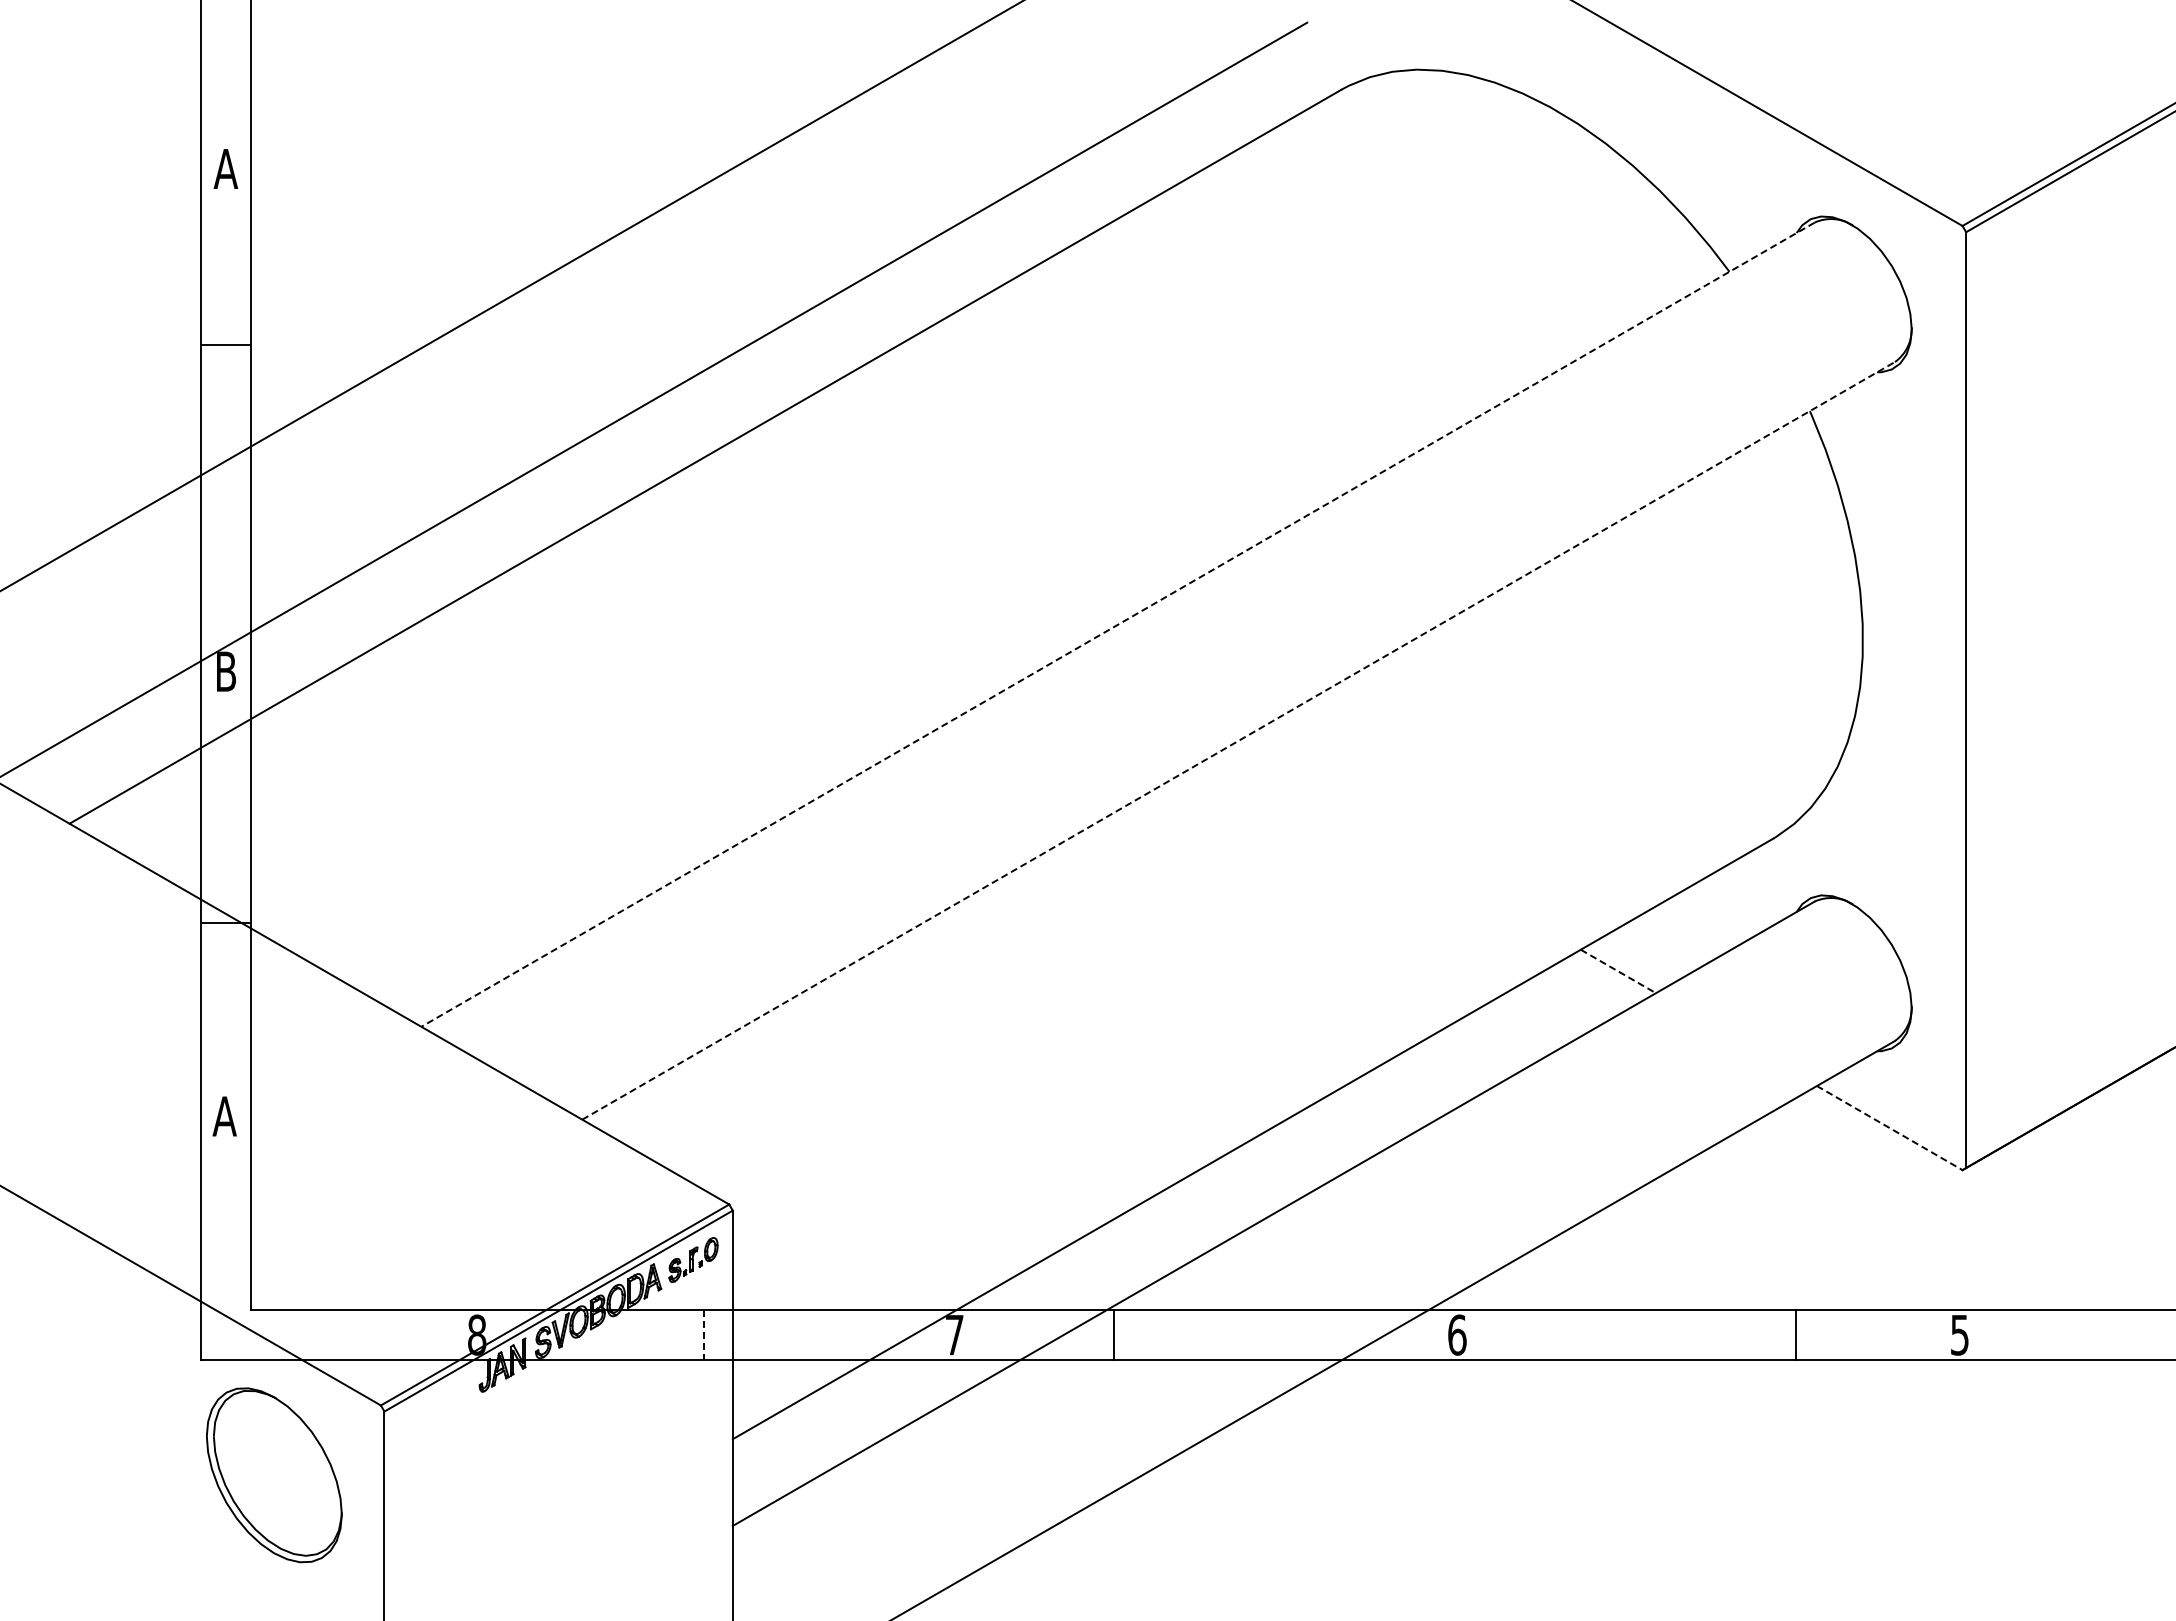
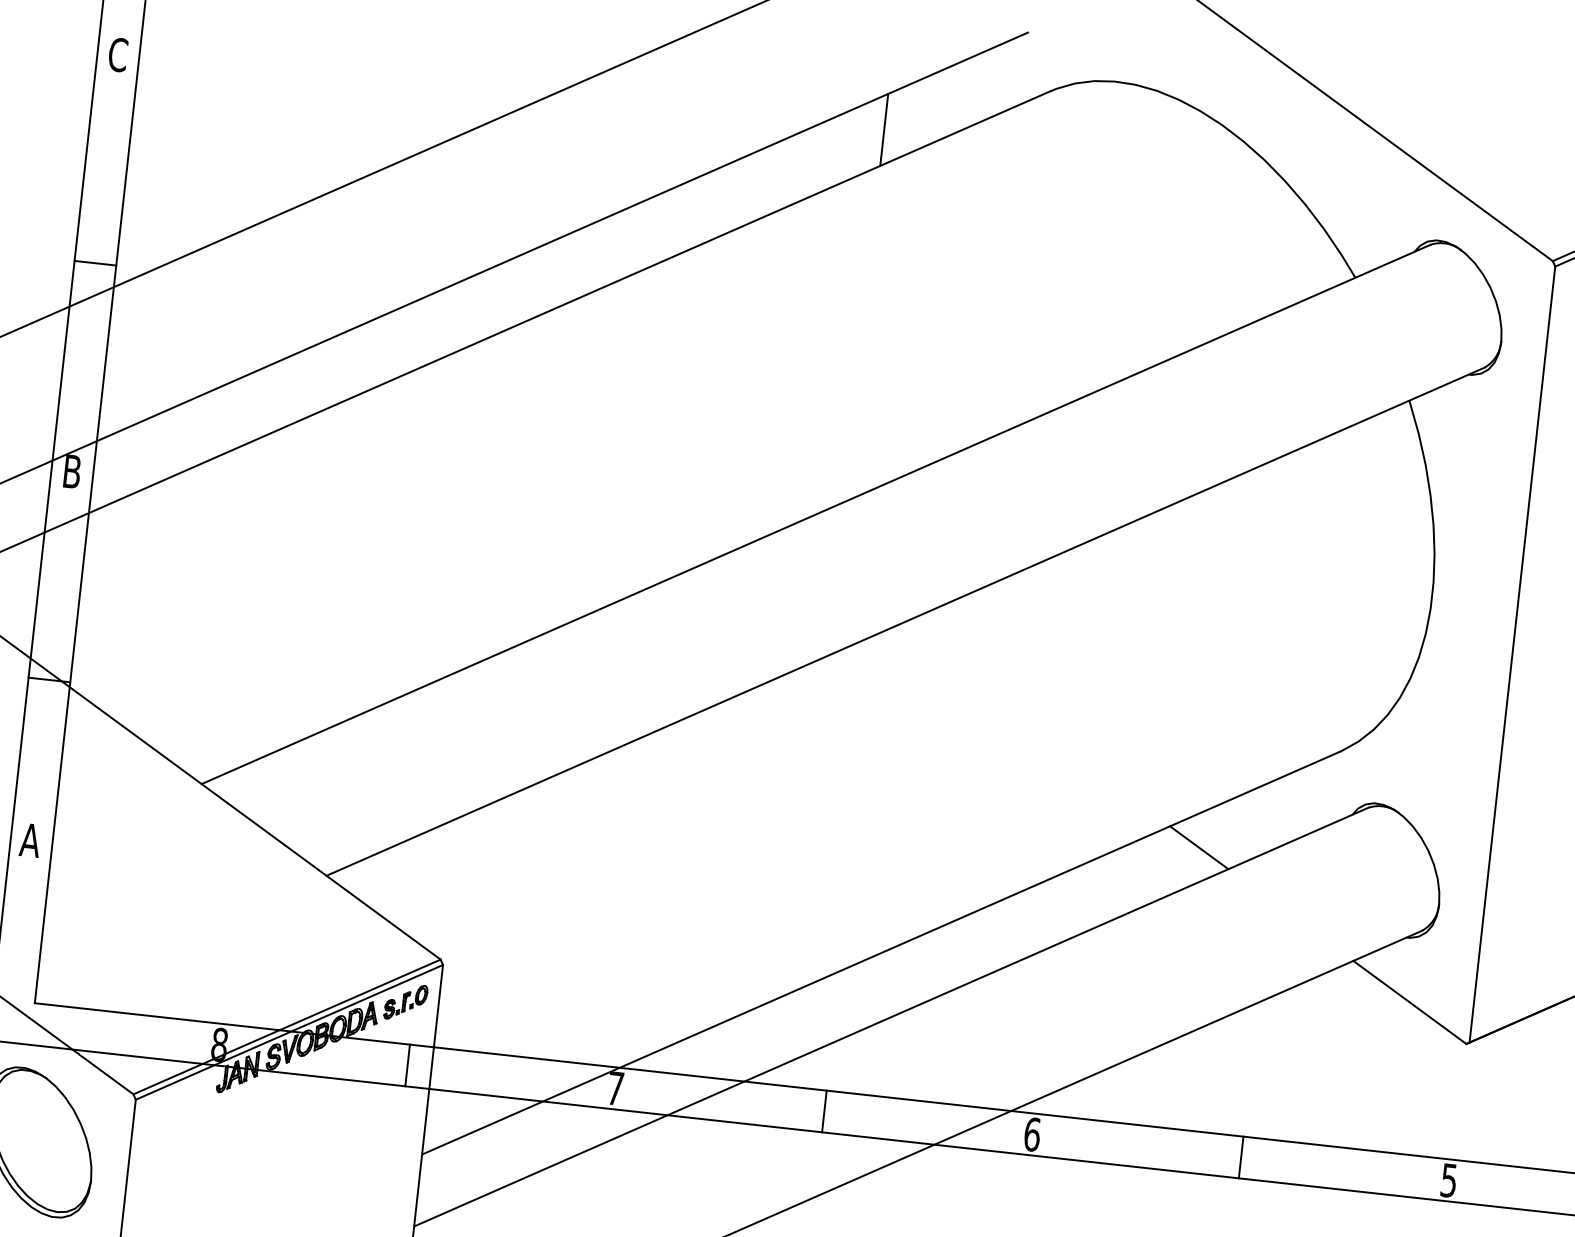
line: (1148, 157) -> (884, 129), added
text: (225, 168) -> (117, 54), A -> C
line: (226, 345) -> (95, 263), moved
line: (1117, 624) -> (815, 514), dashed -> solid
line: (1238, 740) -> (905, 621), dashed -> solid
line: (1618, 971) -> (1199, 847), dashed -> solid
line: (1890, 1128) -> (1410, 1002), dashed -> solid
line: (1114, 1334) -> (824, 1111), moved
line: (1796, 1334) -> (1241, 1157), moved
line: (703, 1335) -> (407, 1065), dashed -> solid

